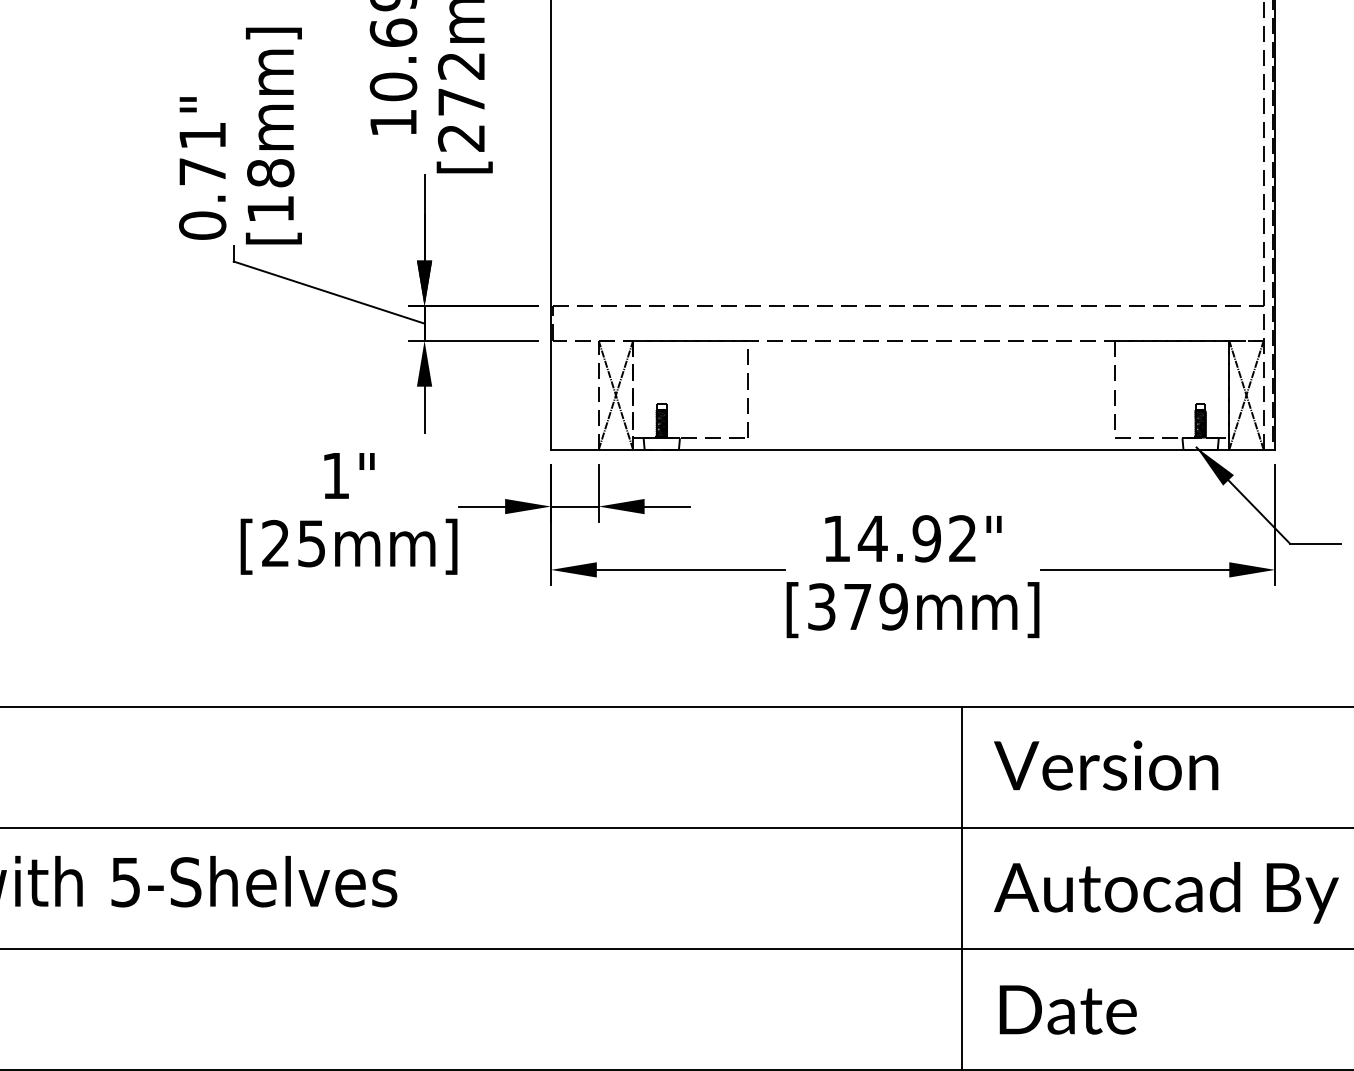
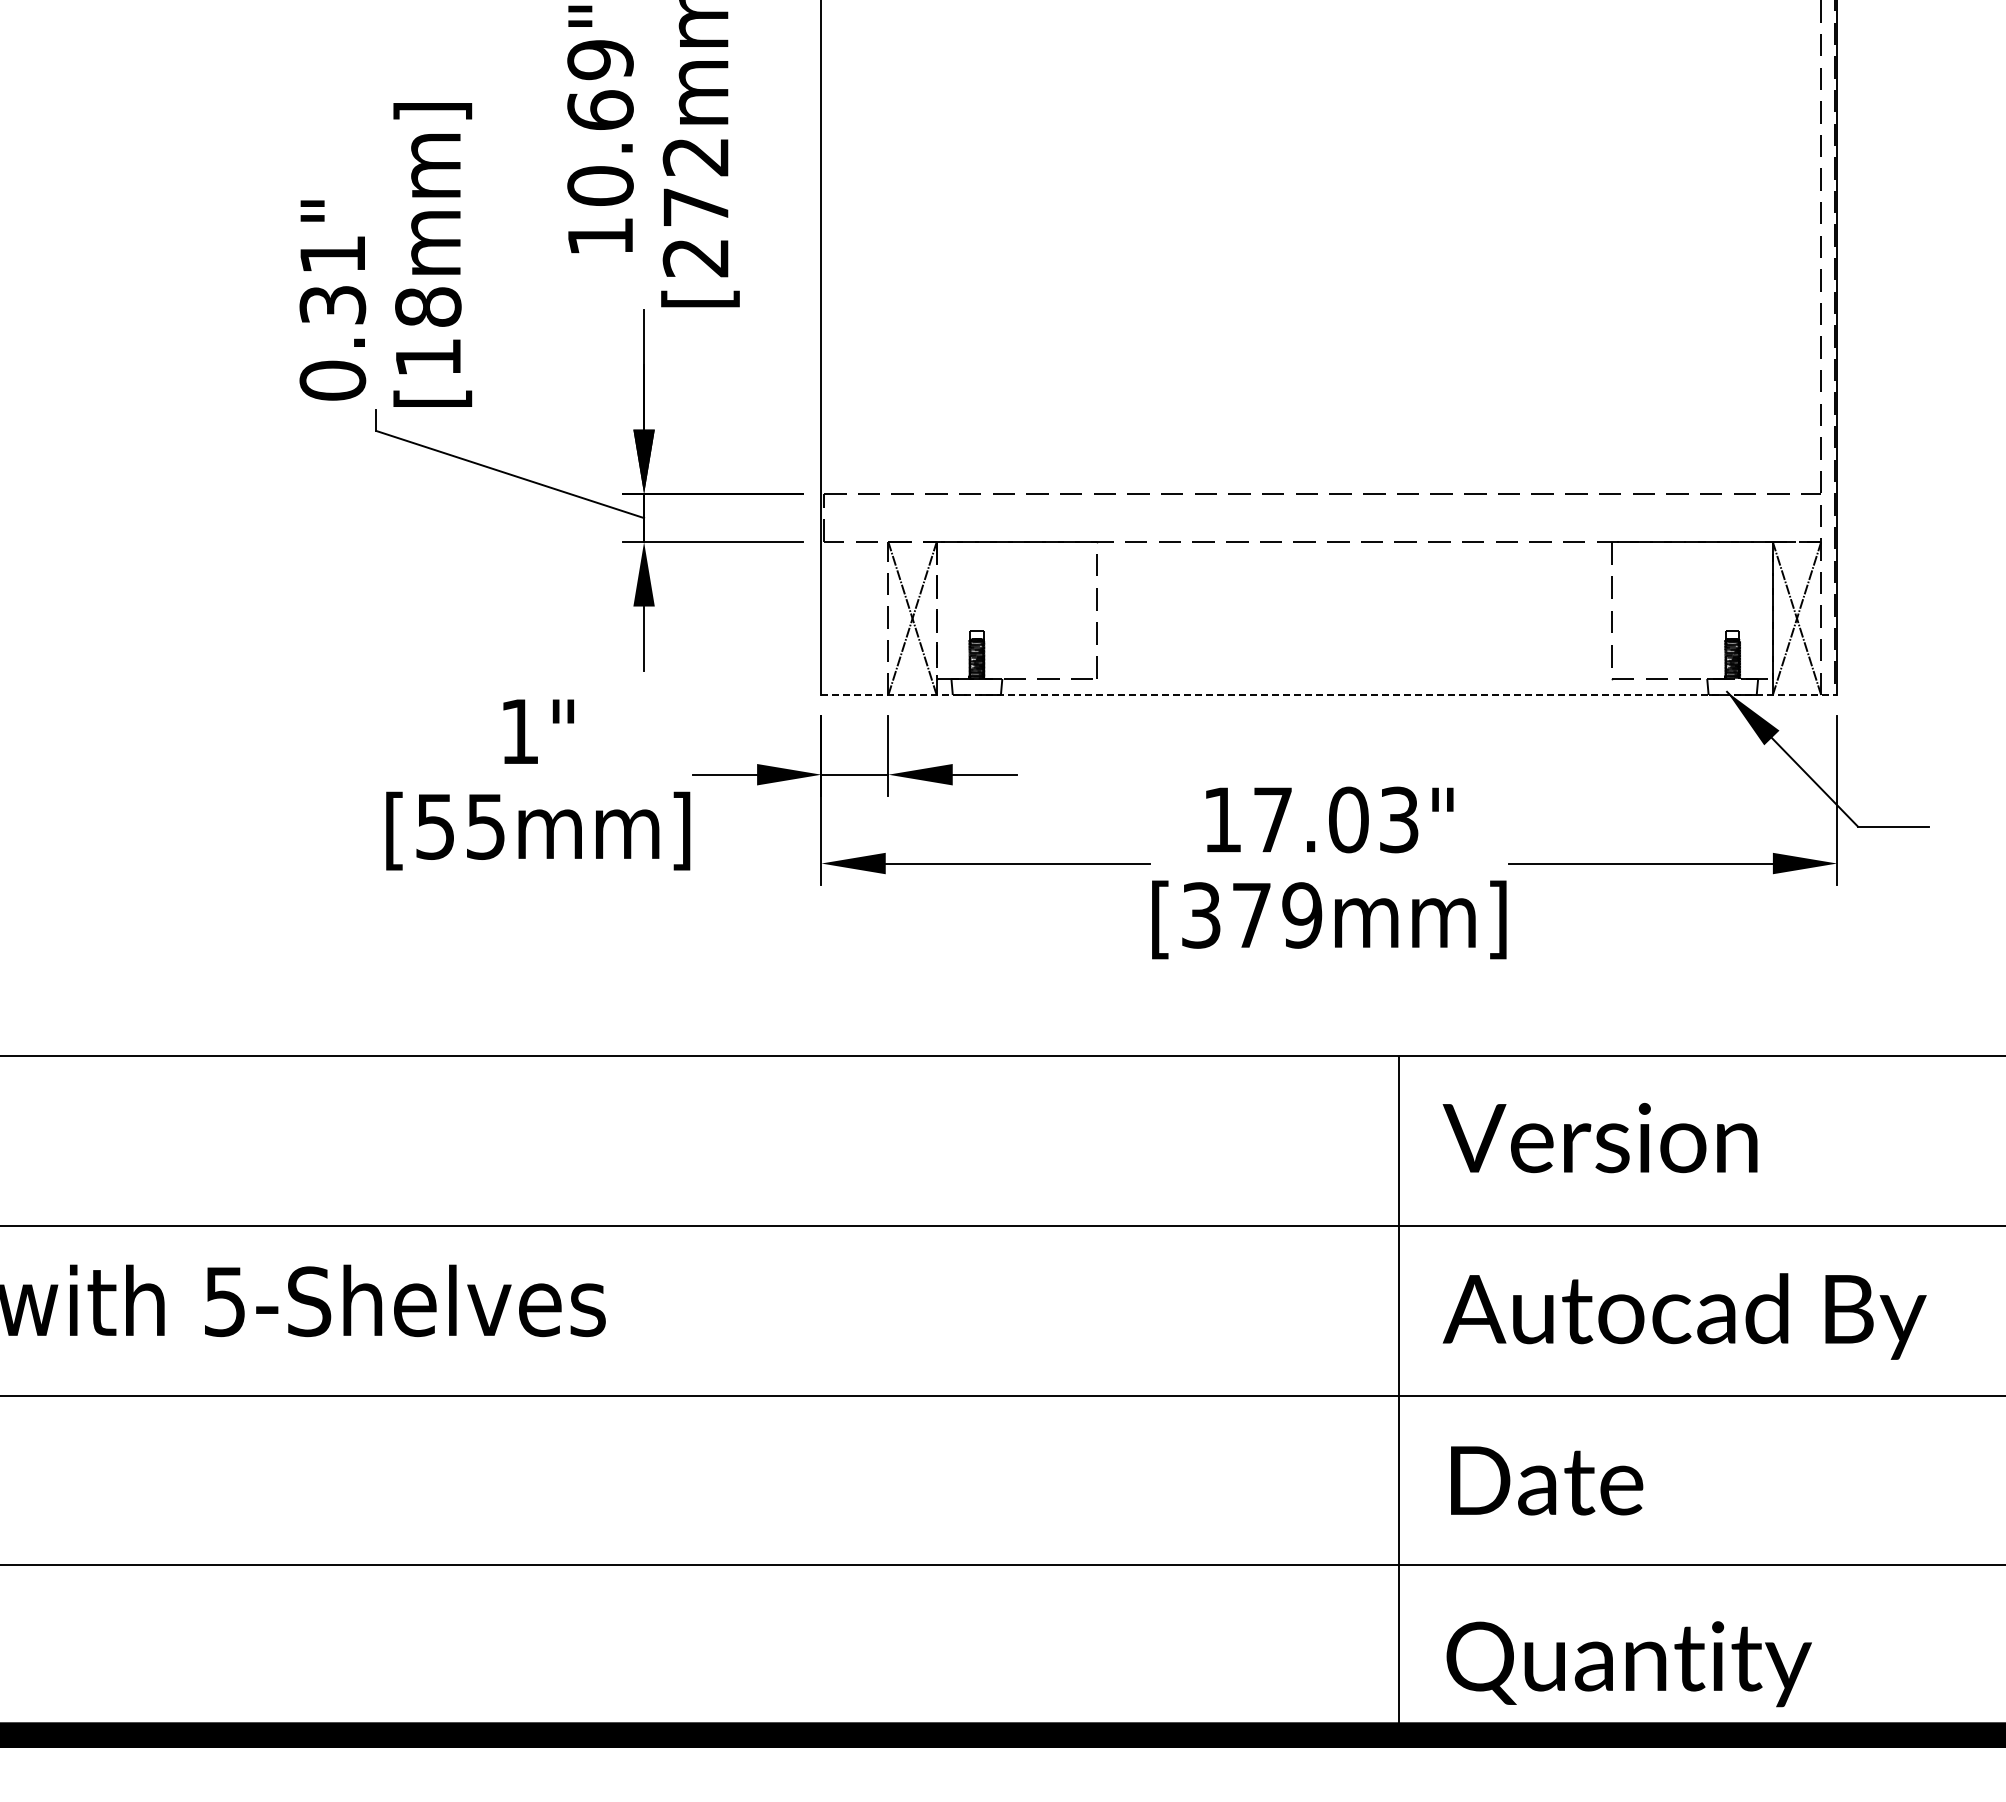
text: (202, 172) -> (332, 305), 0.71" -> 0.31"
line: (913, 449) -> (1329, 694), solid -> dashed
text: (916, 538) -> (1334, 819), 14.92" -> 17.03"
text: (275, 543) -> (434, 826), [25mm] -> [55mm]

